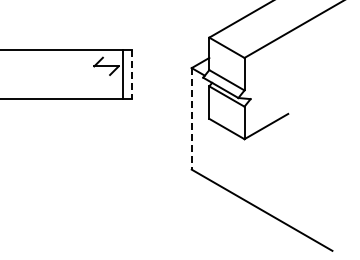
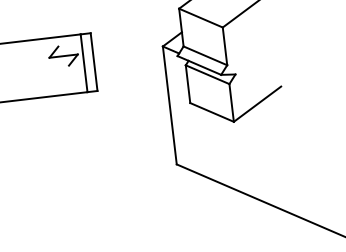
line: (131, 74) -> (93, 62), dashed -> solid
line: (191, 118) -> (169, 105), dashed -> solid

